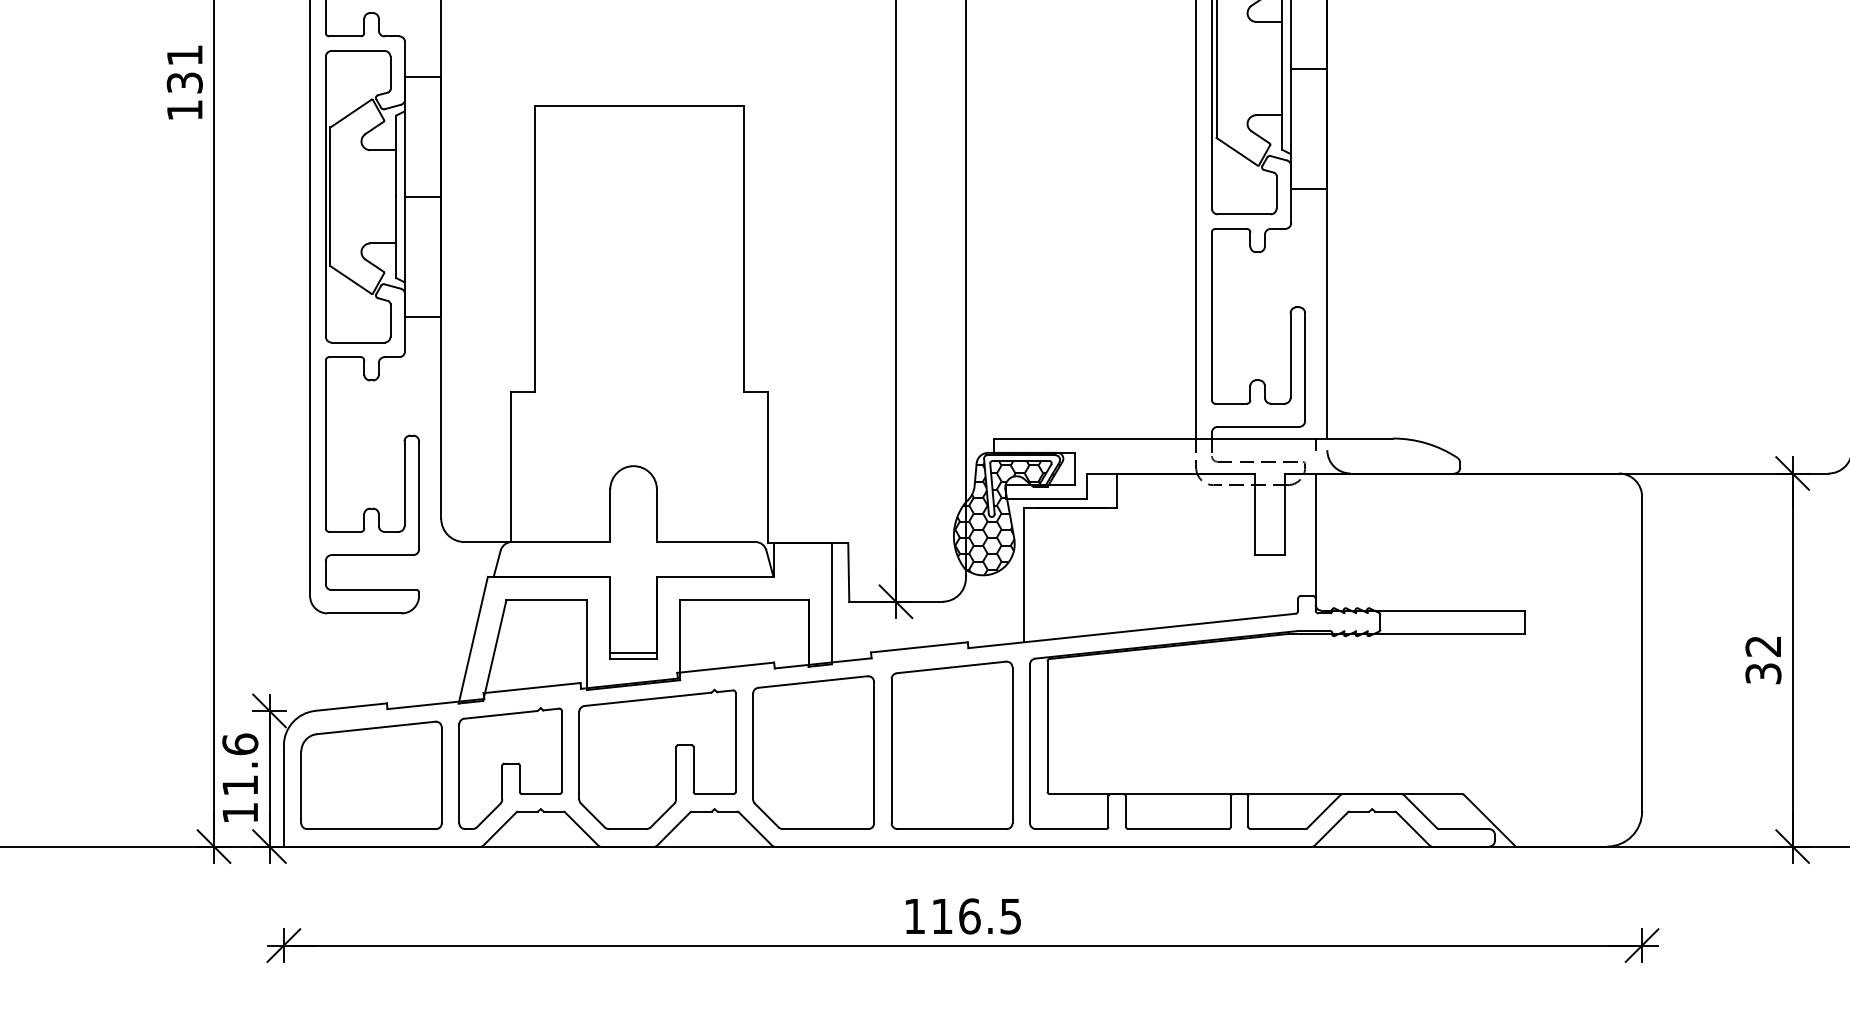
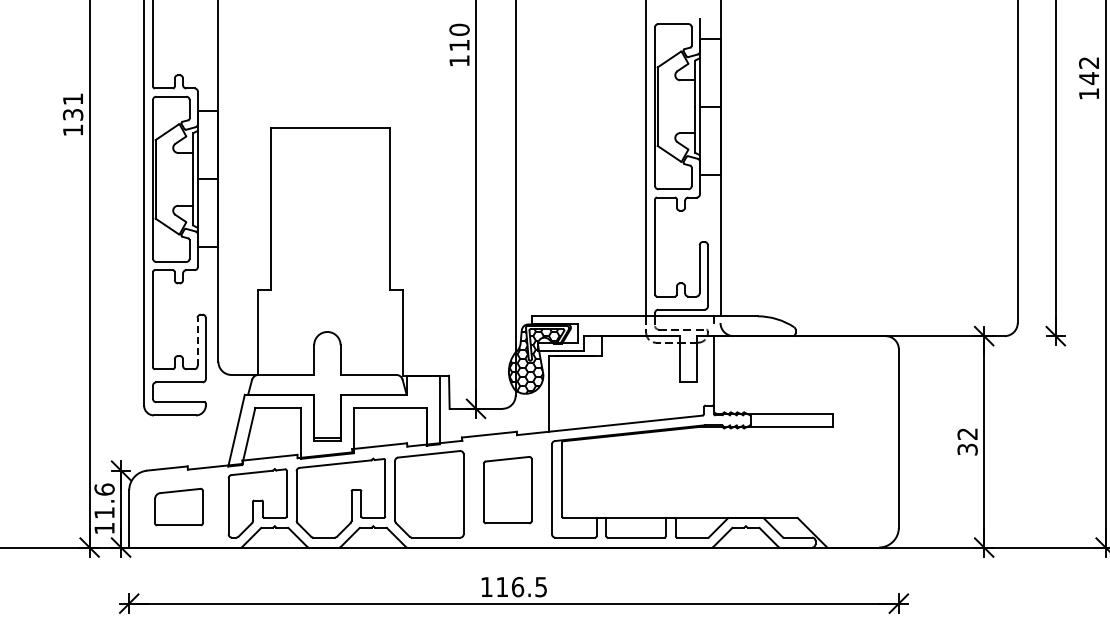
line: (404, 482) -> (197, 341), solid -> dashed
part: (951, 744) -> (507, 489), size x0.7
part: (370, 774) -> (178, 506), size x0.6

